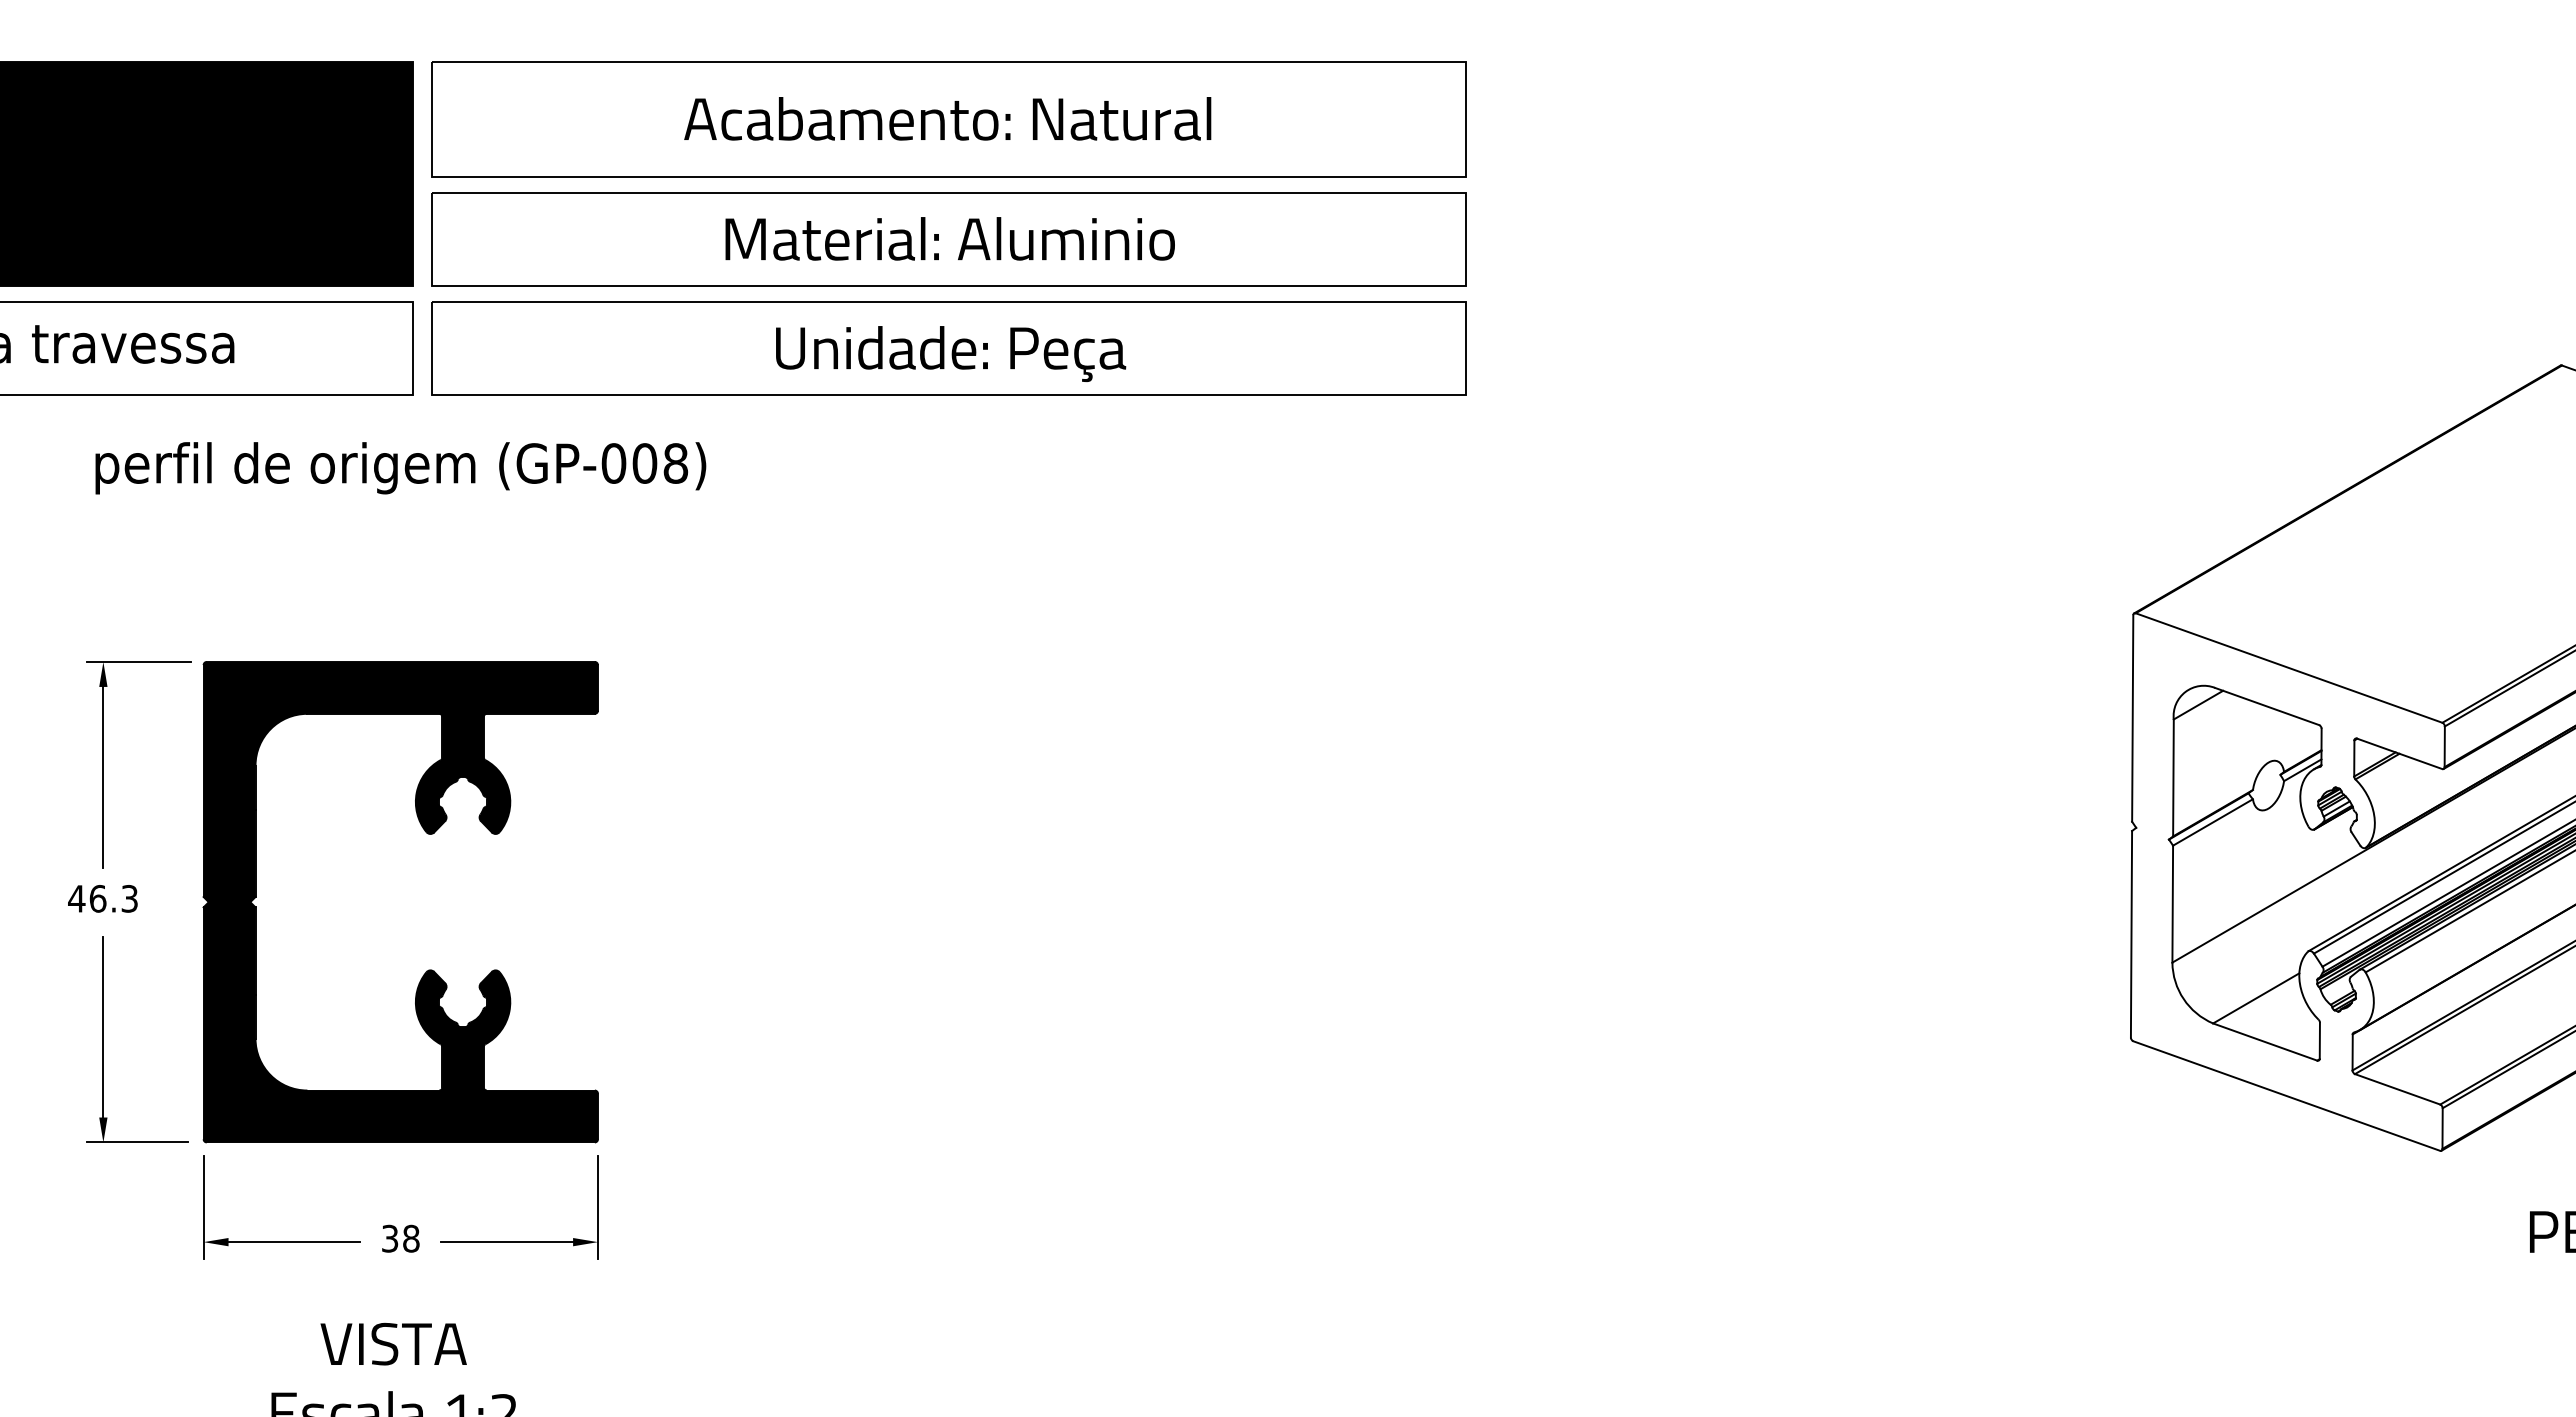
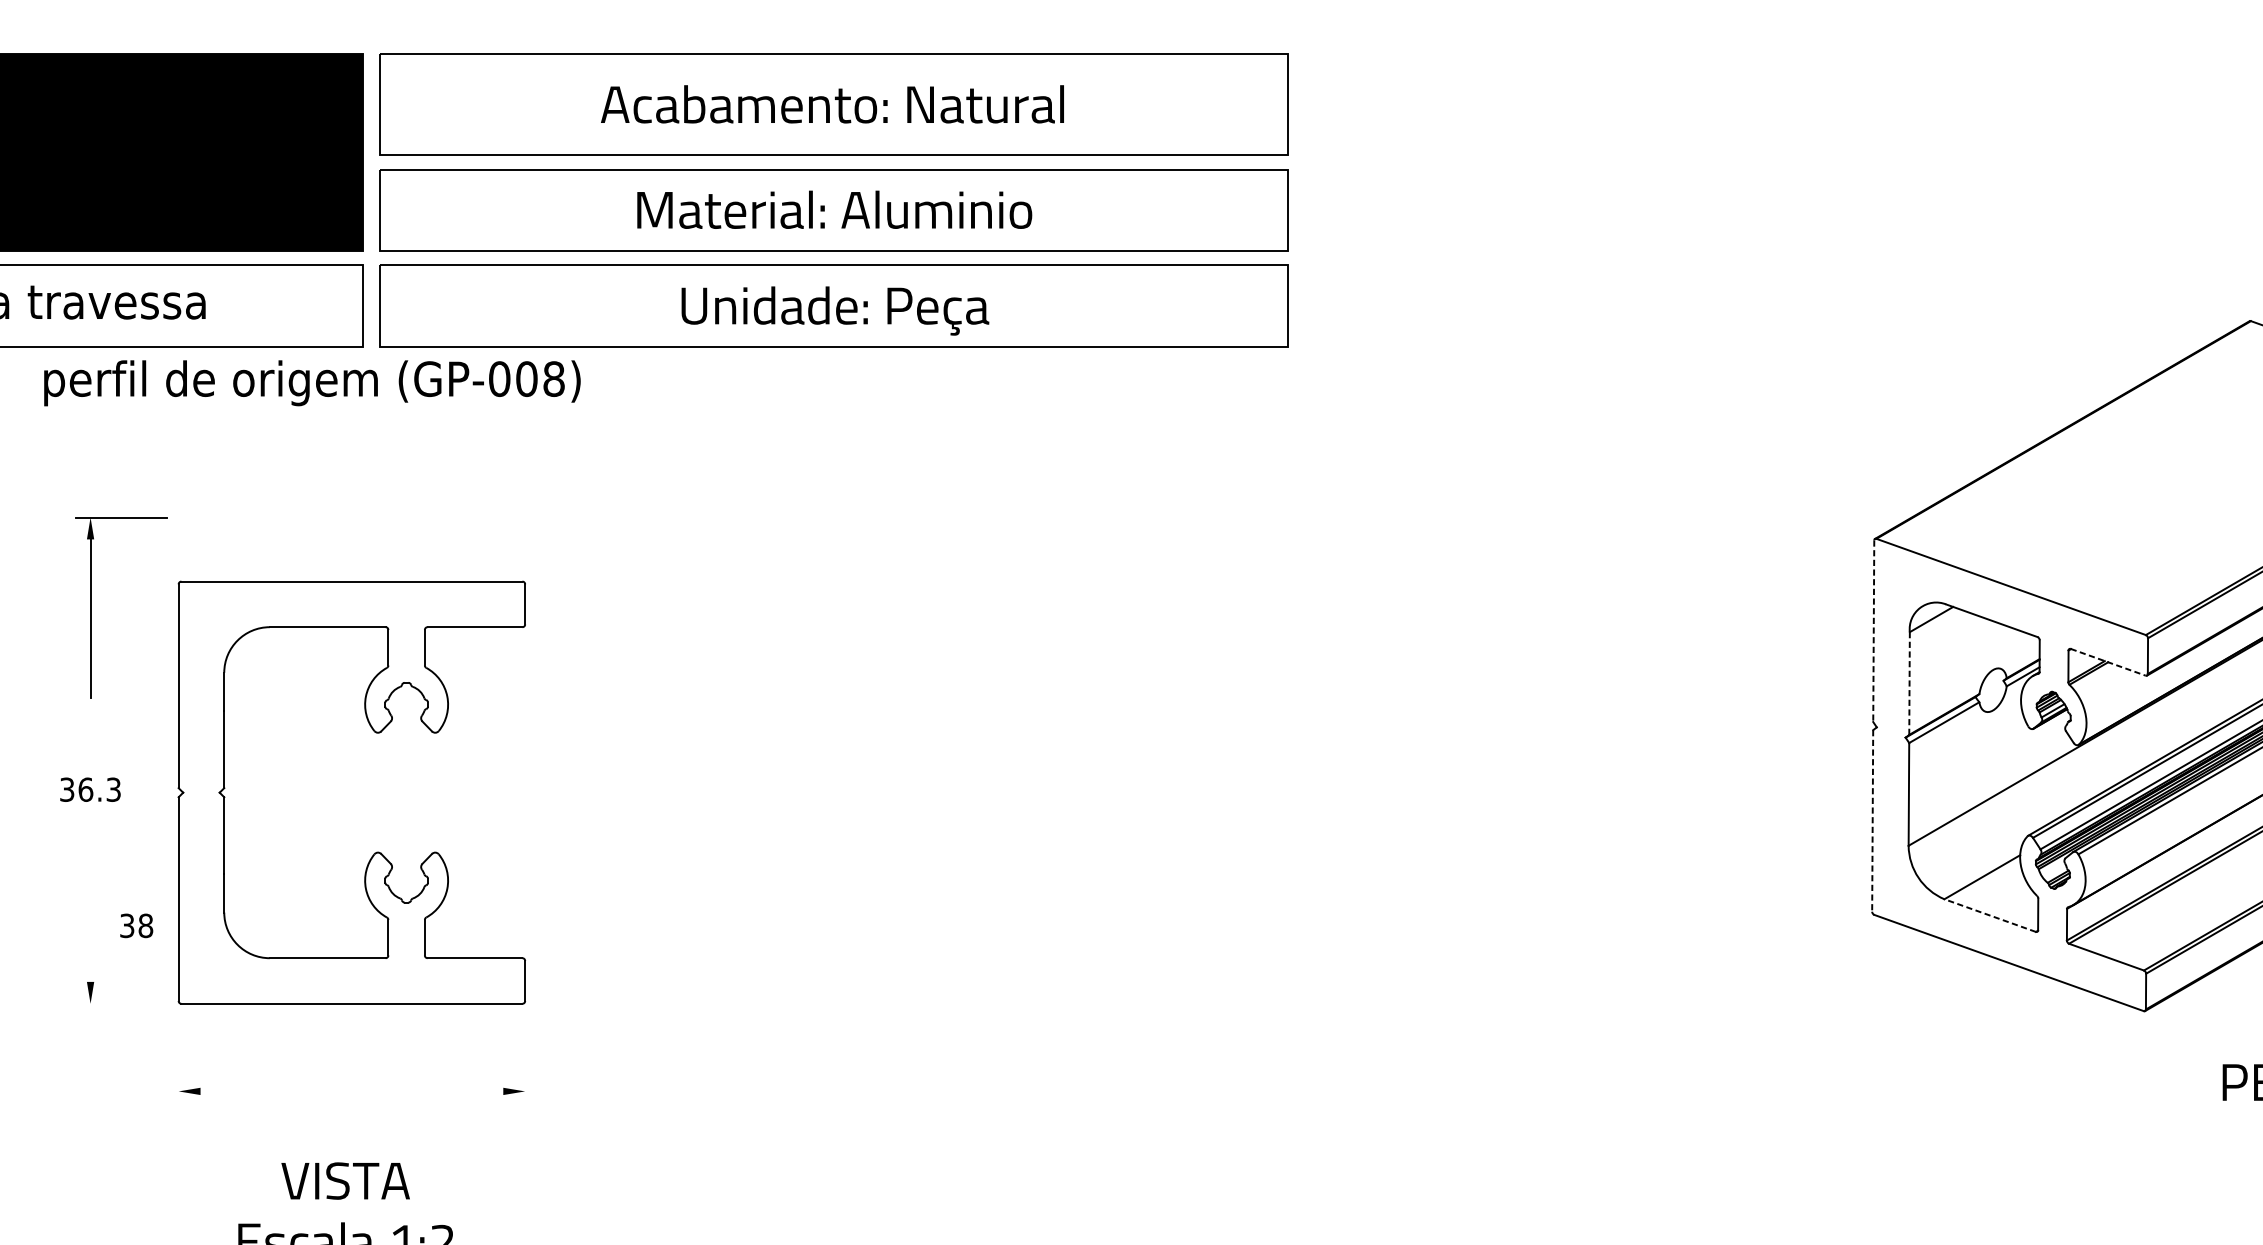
text: (400, 468) -> (312, 383), moved
line: (2132, 718) -> (1873, 631), solid -> dashed
line: (2400, 753) -> (2109, 662), solid -> dashed
part: (103, 764) -> (90, 607), moved
line: (2173, 777) -> (1909, 683), solid -> dashed
text: (76, 898) -> (66, 789), 46.3 -> 36.3
fill: (400, 901) -> (351, 792), removed
line: (2131, 934) -> (1872, 821), solid -> dashed
line: (103, 1026) -> (90, 901), removed
line: (2264, 1041) -> (1989, 915), solid -> dashed
line: (136, 1142) -> (119, 1003), removed
line: (203, 1206) -> (178, 1060), removed
line: (597, 1206) -> (524, 1060), removed
text: (400, 1238) -> (136, 925), moved
line: (294, 1242) -> (258, 1091), removed
line: (507, 1242) -> (445, 1091), removed

